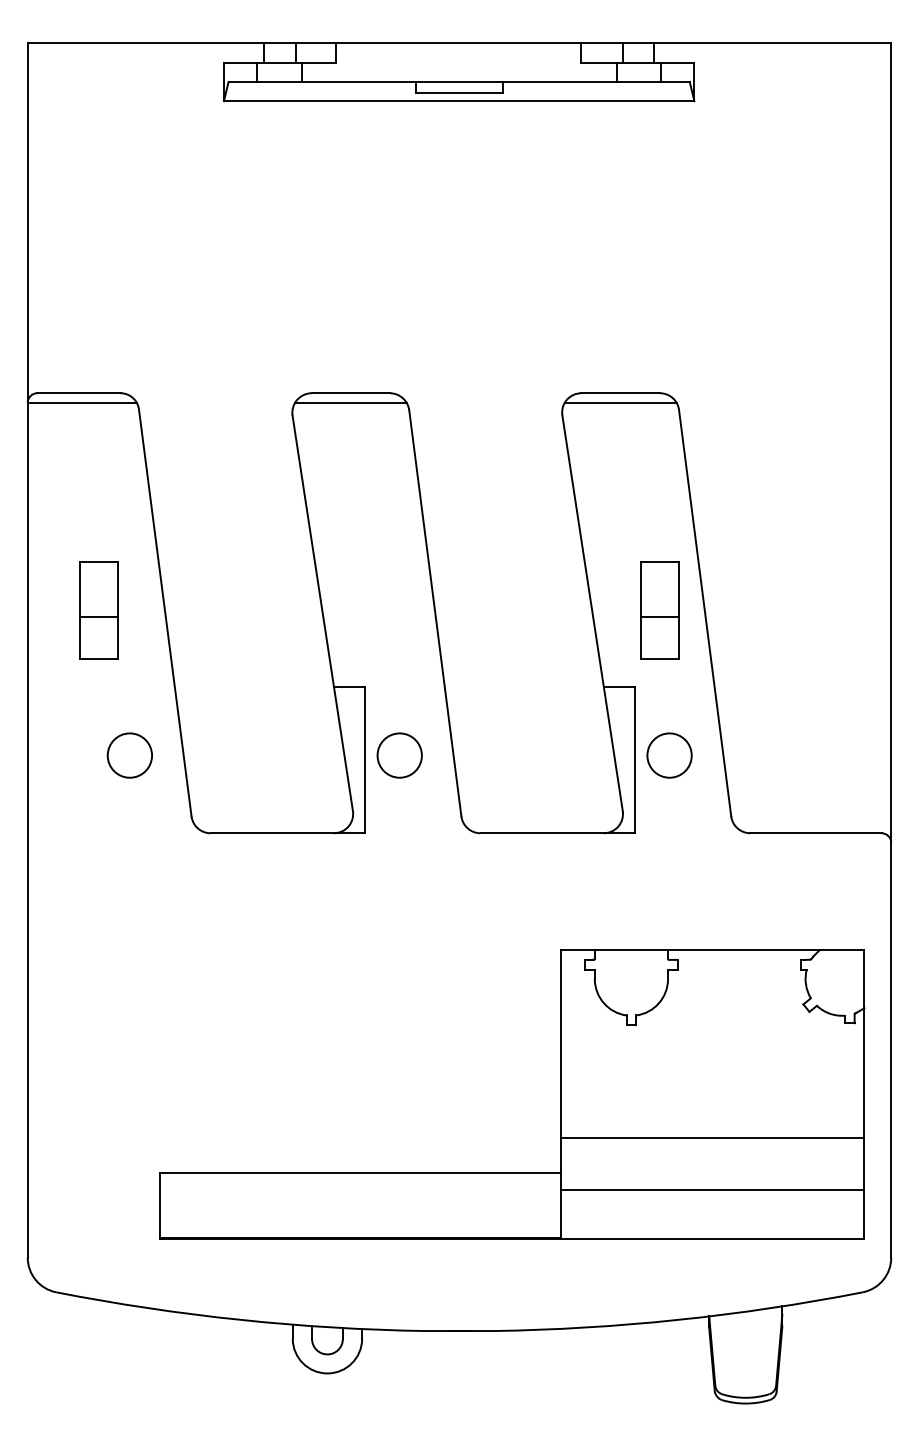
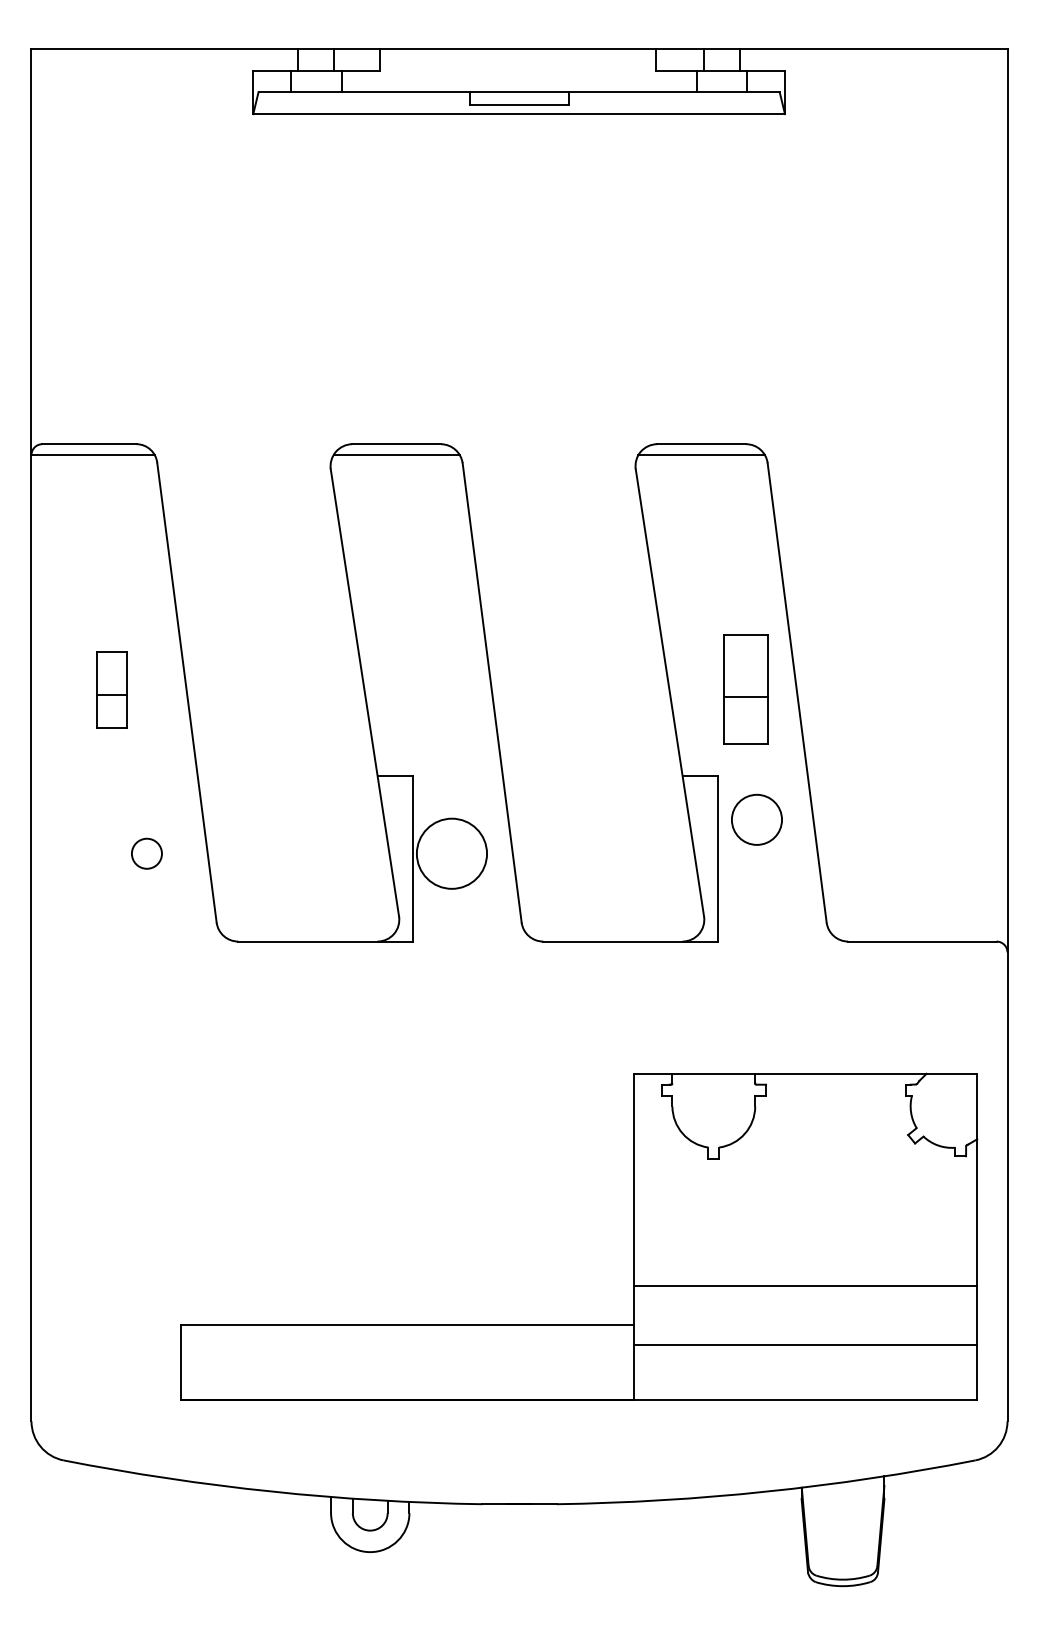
part: (98, 610) -> (111, 689), size x0.7
circle: (129, 755) -> (146, 853), size x0.6
circle: (399, 755) -> (451, 853), size x1.4
circle: (669, 755) -> (756, 819), moved

